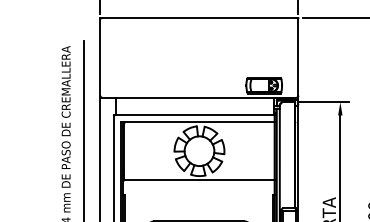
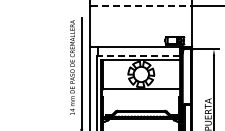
line: (199, 17) -> (141, 5), solid -> dashed
line: (194, 114) -> (138, 55), solid -> dashed

